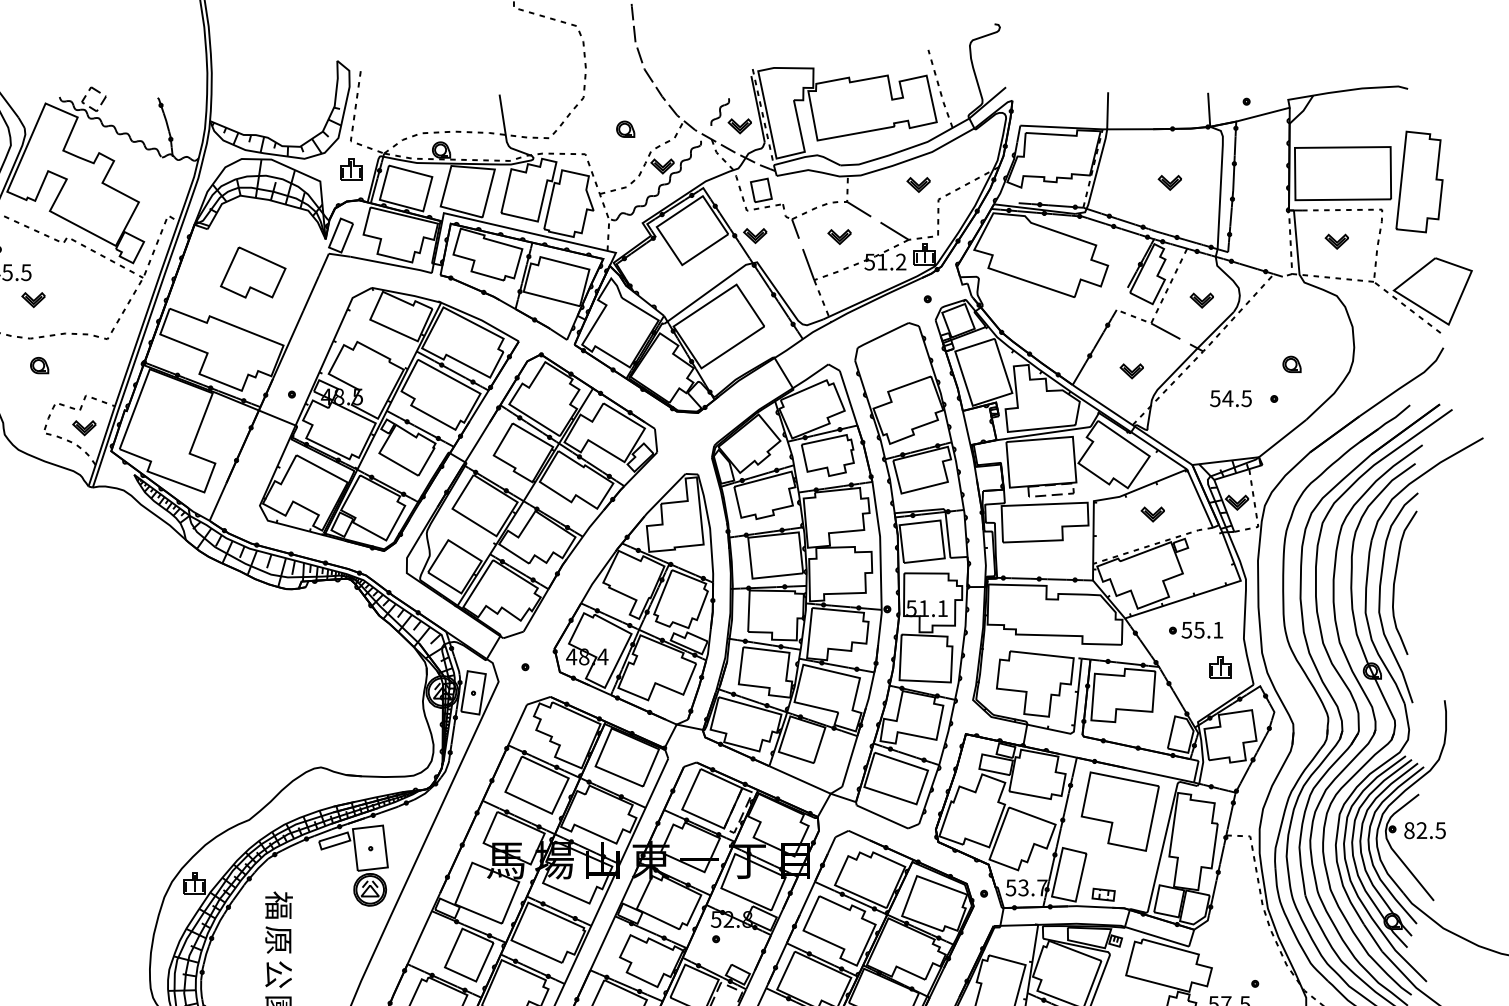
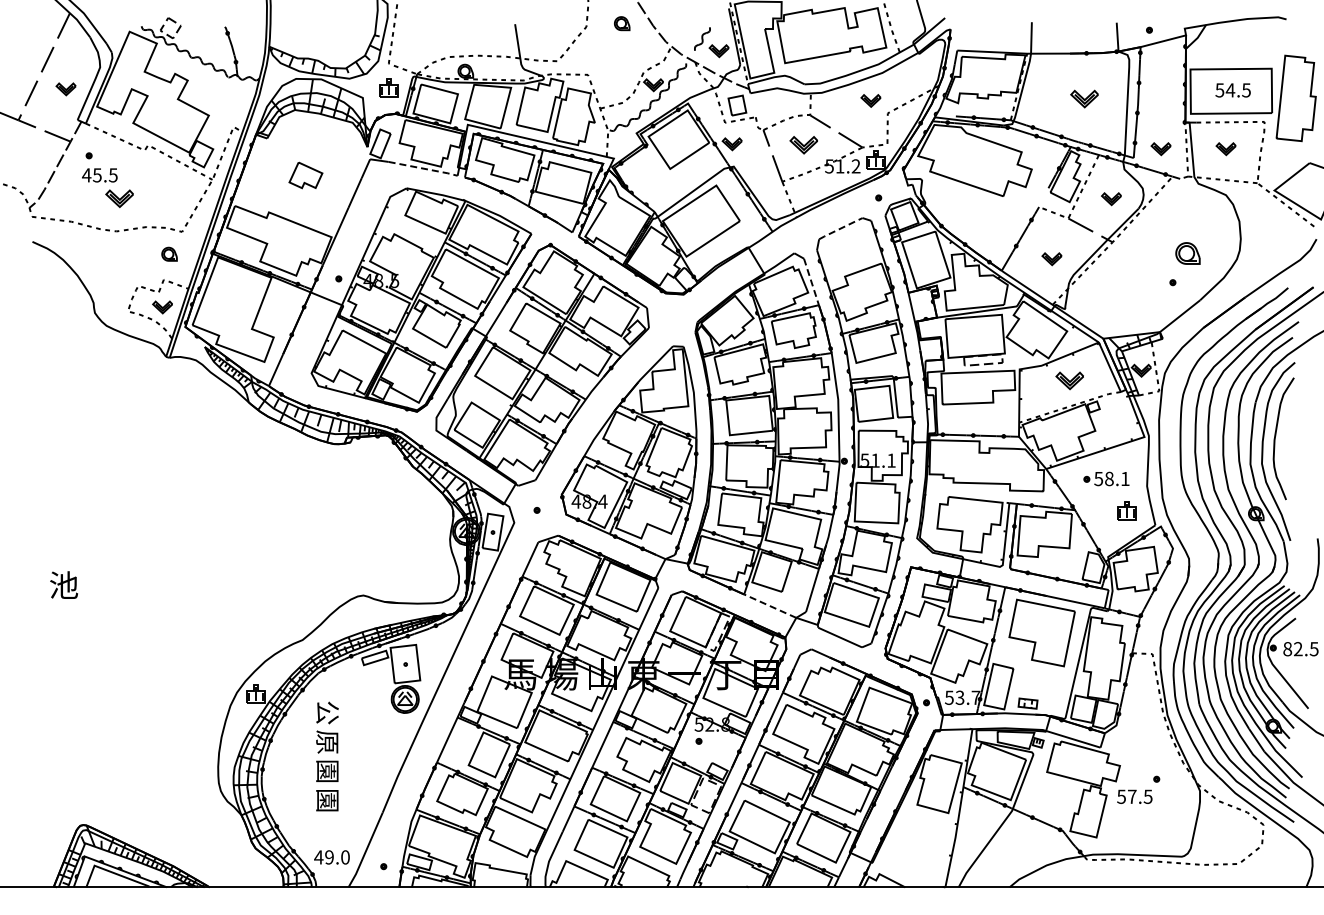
part: (626, 129) -> (622, 23), moved
part: (1168, 183) -> (1083, 99), size x1.4
part: (839, 236) -> (803, 144), size x1.4
part: (1259, 242) -> (1160, 149), added
line: (392, 264) -> (424, 168), solid -> dashed
part: (252, 272) -> (305, 175), size x0.6
part: (32, 299) -> (118, 198), size x1.4
line: (882, 335) -> (840, 228), solid -> dashed
part: (1291, 363) -> (1187, 252), size x1.6
part: (39, 364) -> (169, 253), moved
line: (848, 398) -> (811, 282), solid -> dashed
text: (1230, 398) -> (1232, 90), moved
part: (1152, 514) -> (1069, 380), size x1.4
text: (1198, 629) -> (1108, 478), 55.1 -> 58.1
line: (800, 780) -> (770, 606), solid -> dashed
text: (278, 905) -> (327, 712), 福 -> 公
text: (278, 974) -> (327, 771), 公 -> 園

